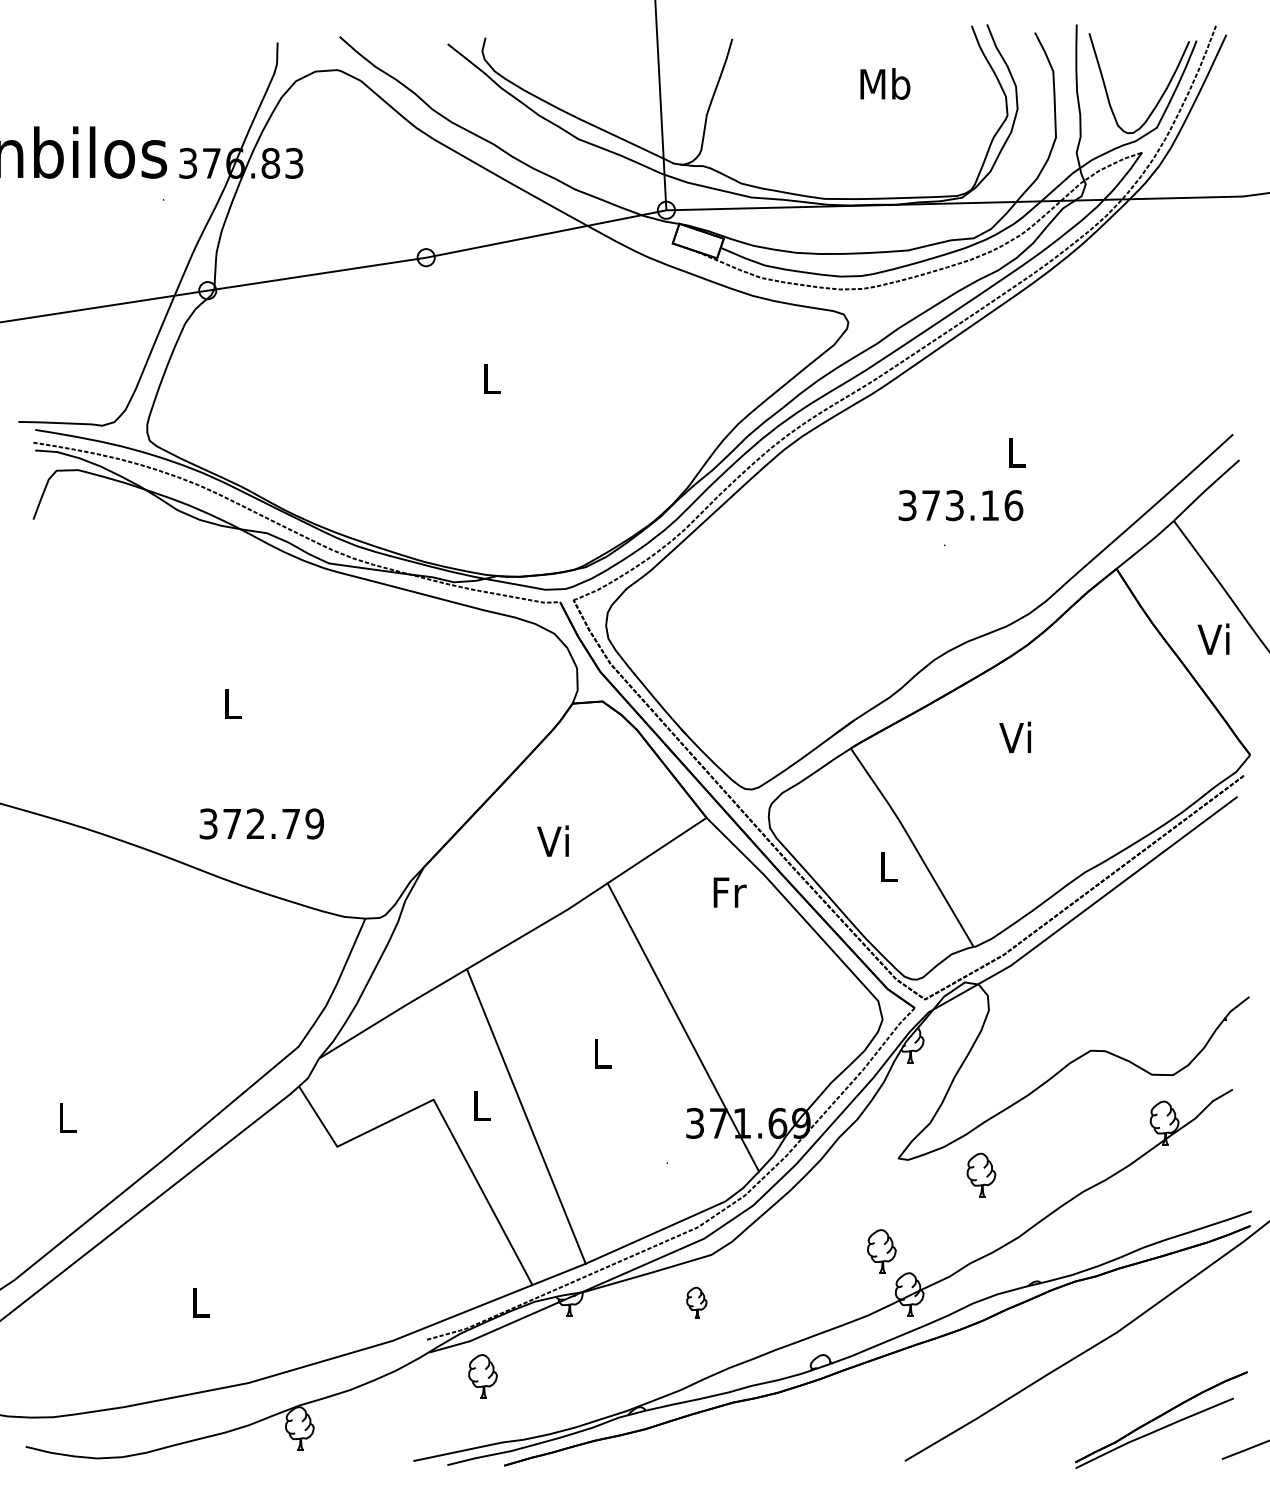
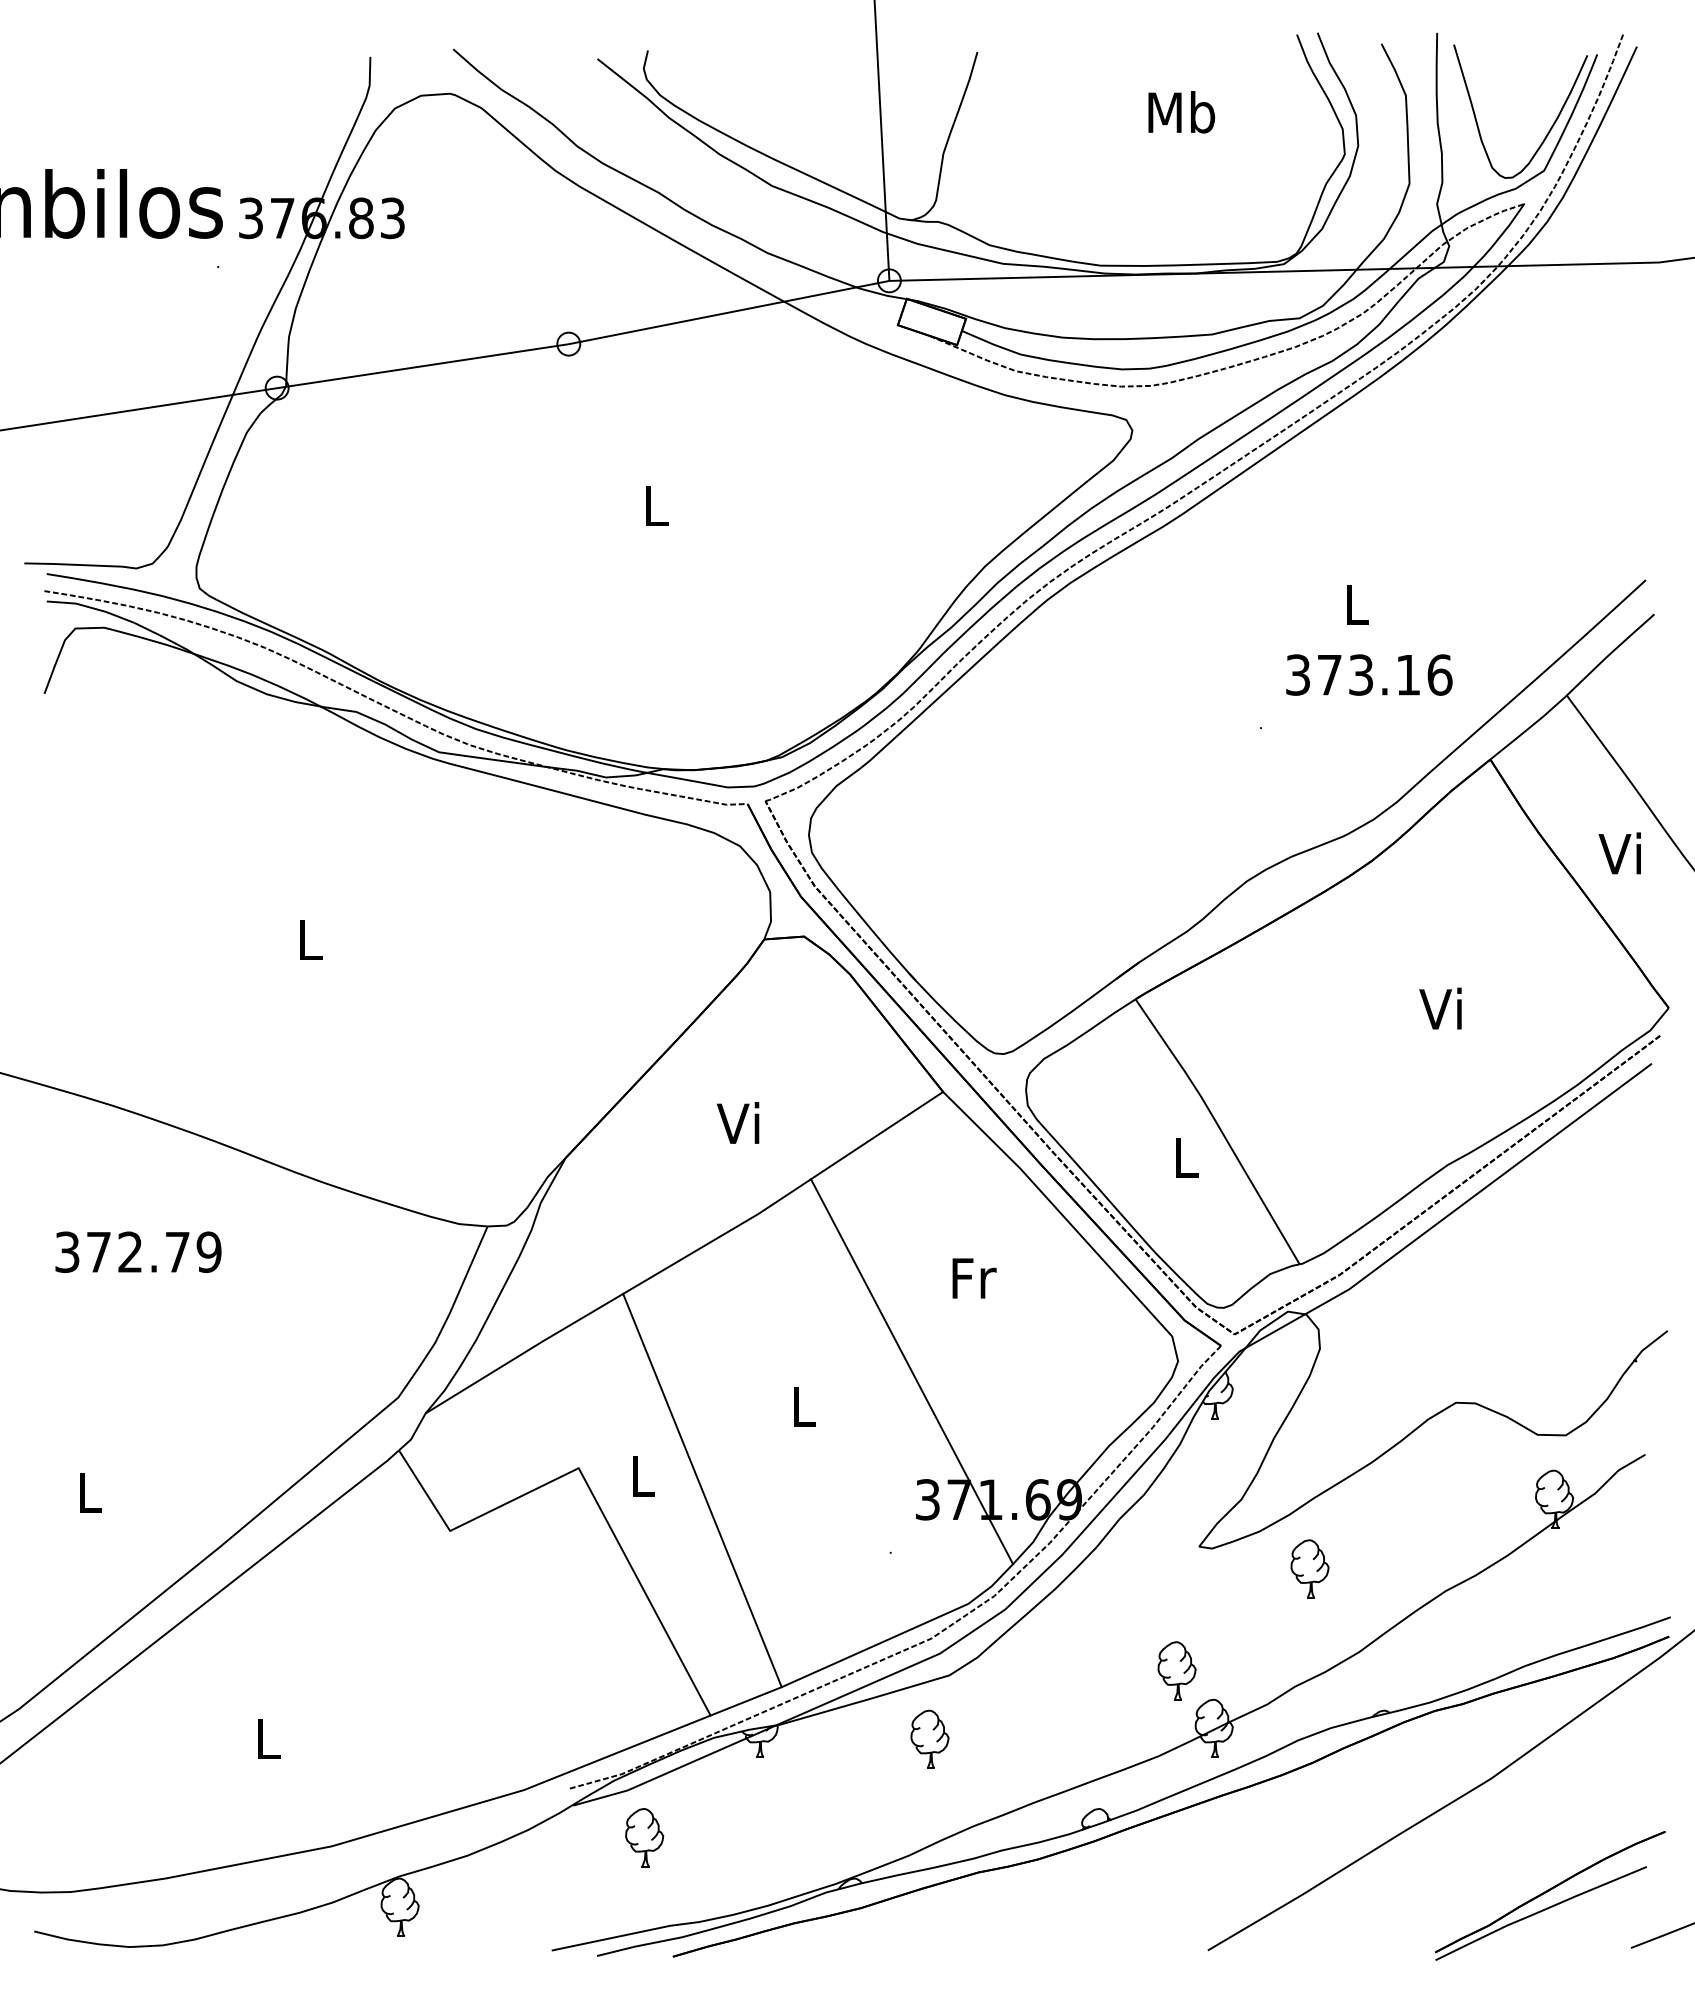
text: (960, 505) -> (1368, 674), moved
text: (1014, 736) -> (1439, 1007), moved
text: (261, 823) -> (138, 1251), moved
text: (729, 892) -> (973, 1278), moved
part: (696, 1302) -> (929, 1738), size x1.43

